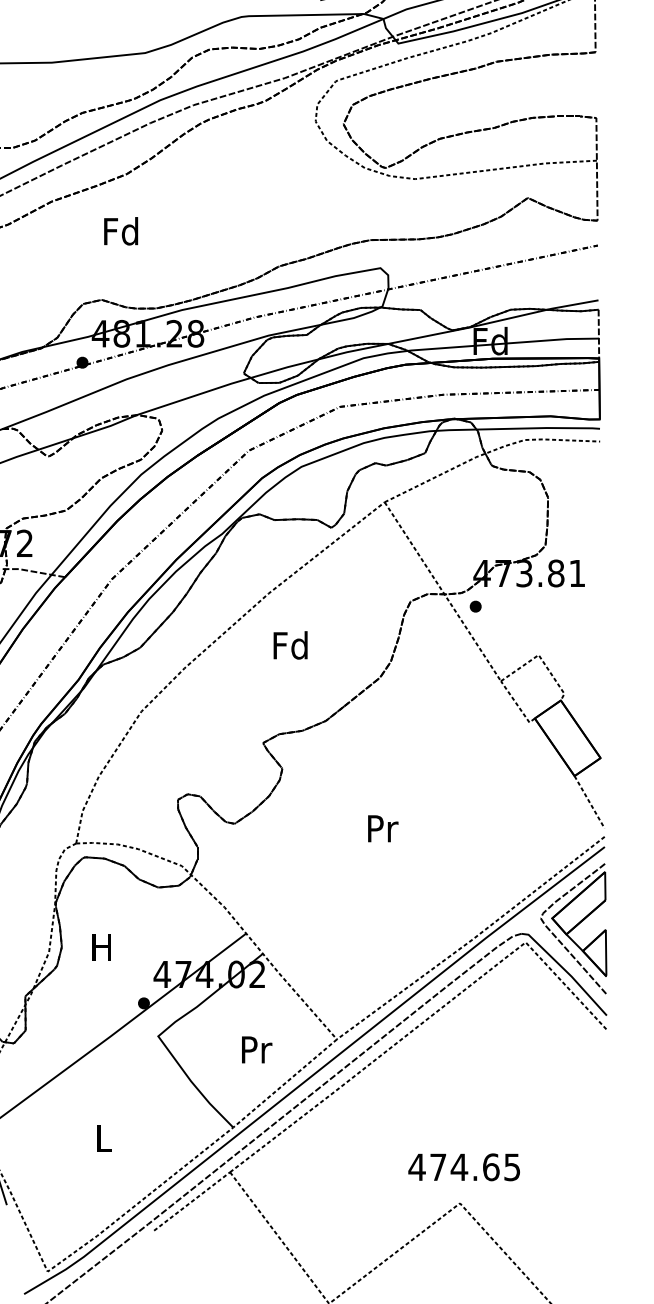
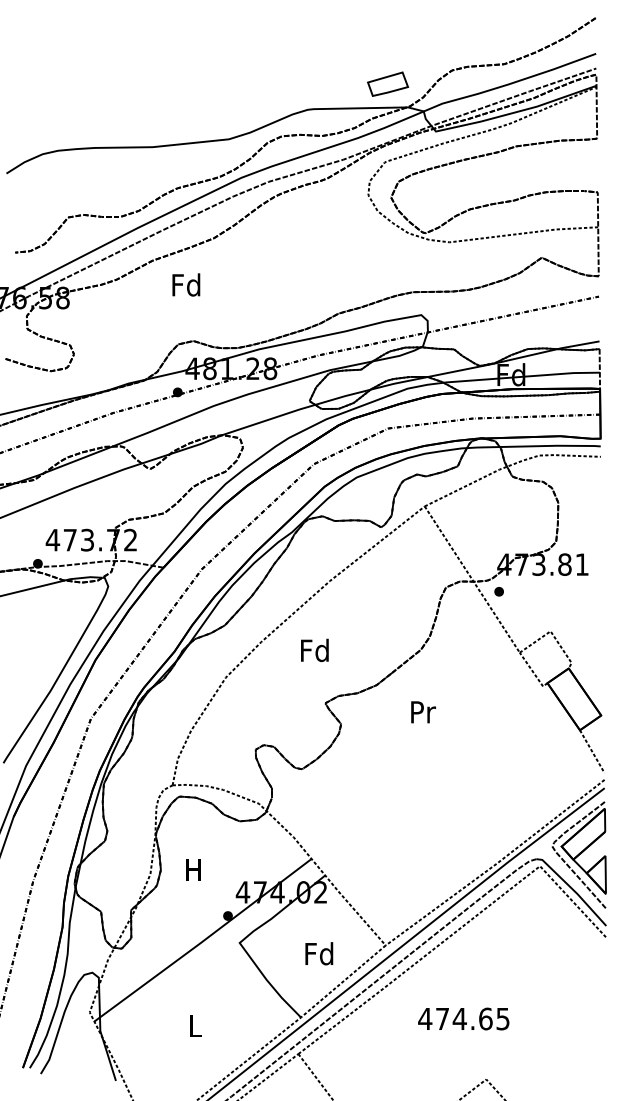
text: (121, 230) -> (186, 284), moved
text: (290, 645) -> (314, 650), moved
text: (383, 829) -> (423, 712), moved
text: (255, 1049) -> (319, 953), Pr -> Fd
text: (463, 1166) -> (463, 1018), moved

